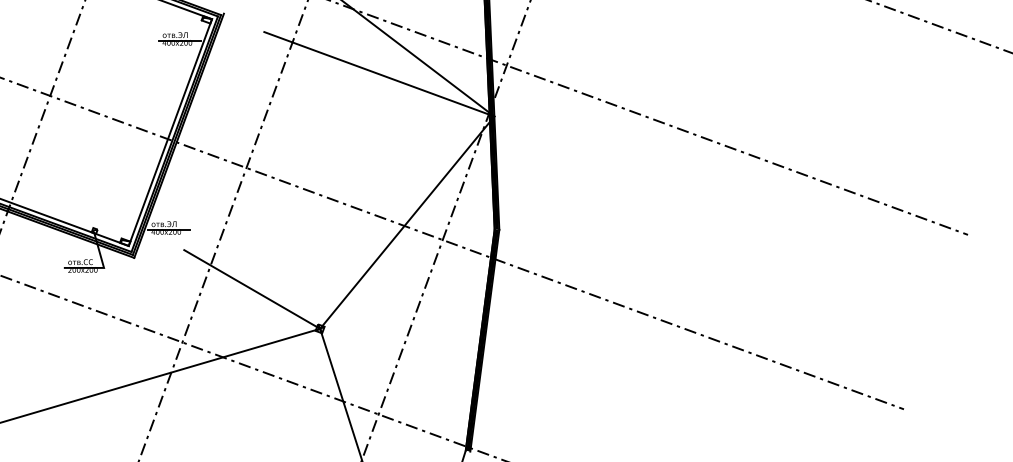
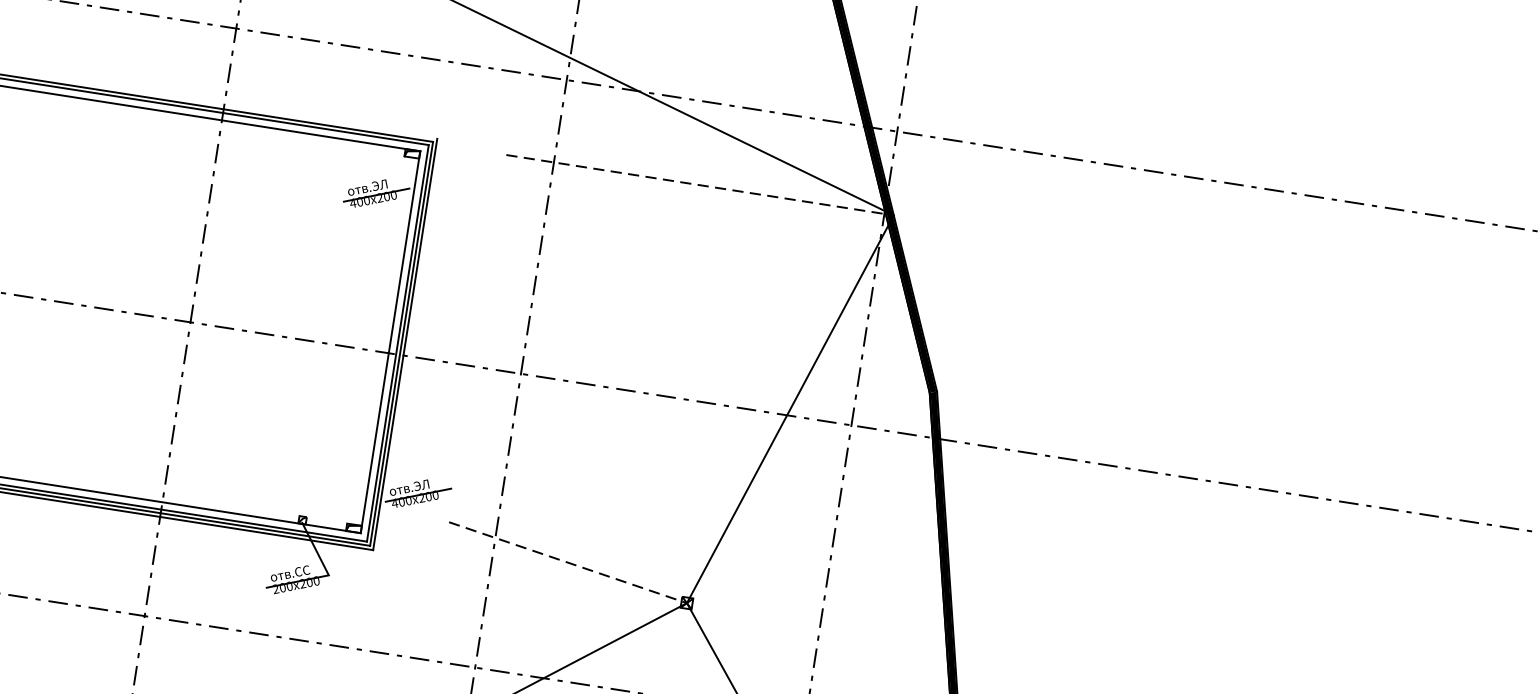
line: (379, 74) -> (700, 185), solid -> dashed
line: (252, 289) -> (568, 562), solid -> dashed

